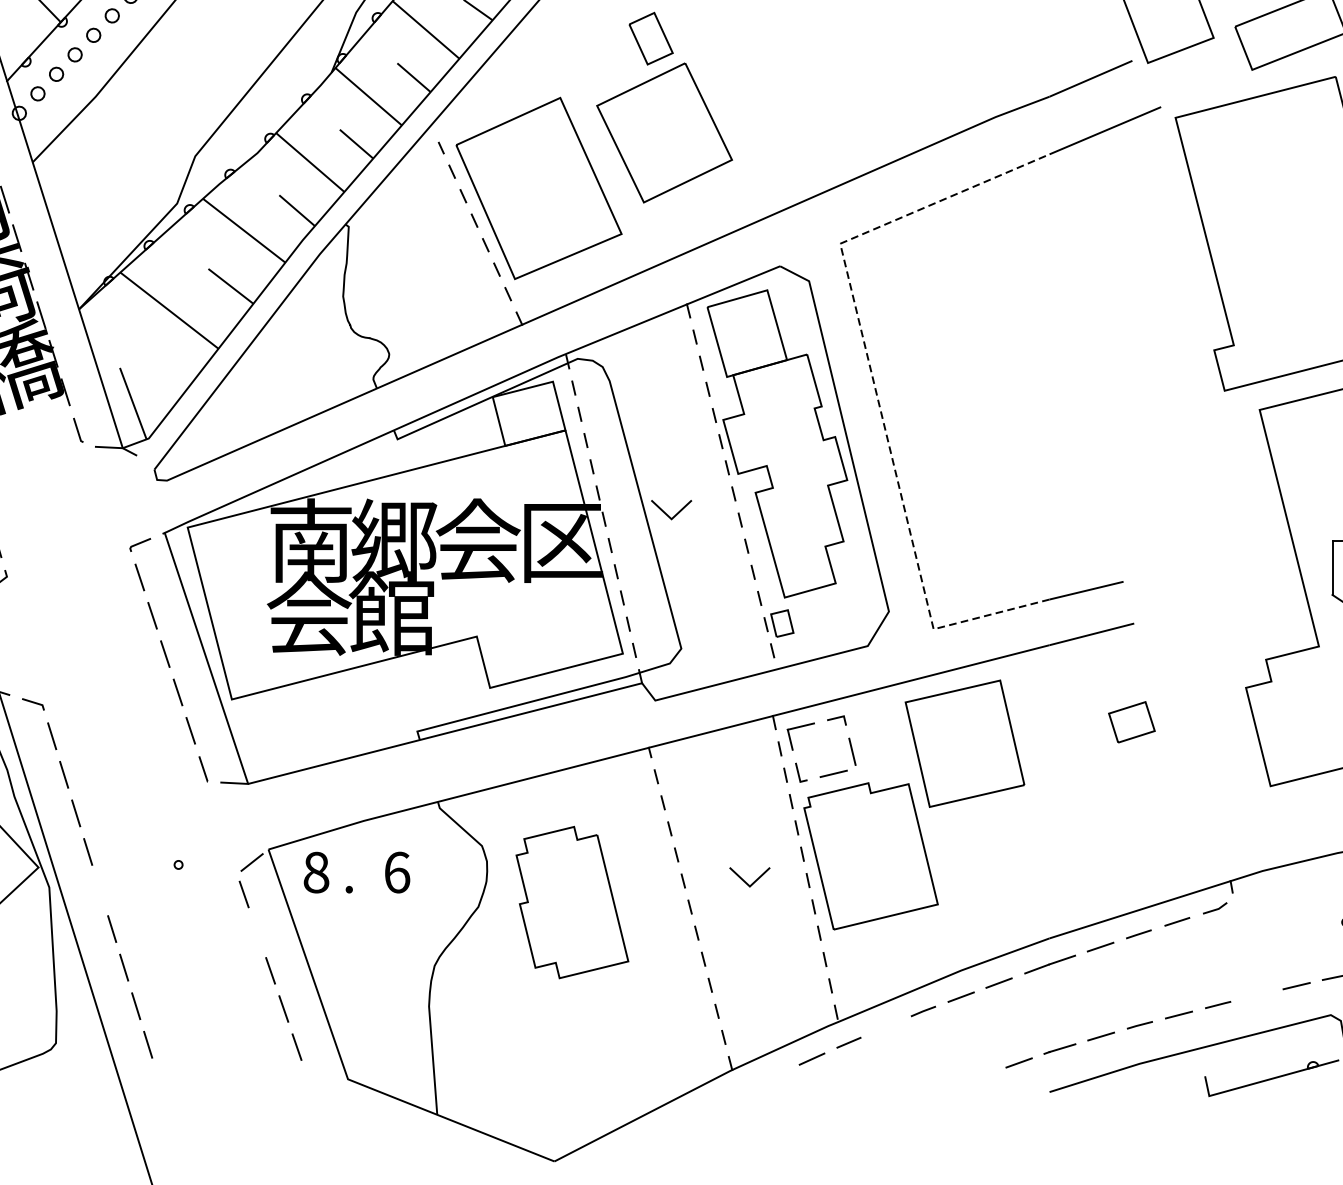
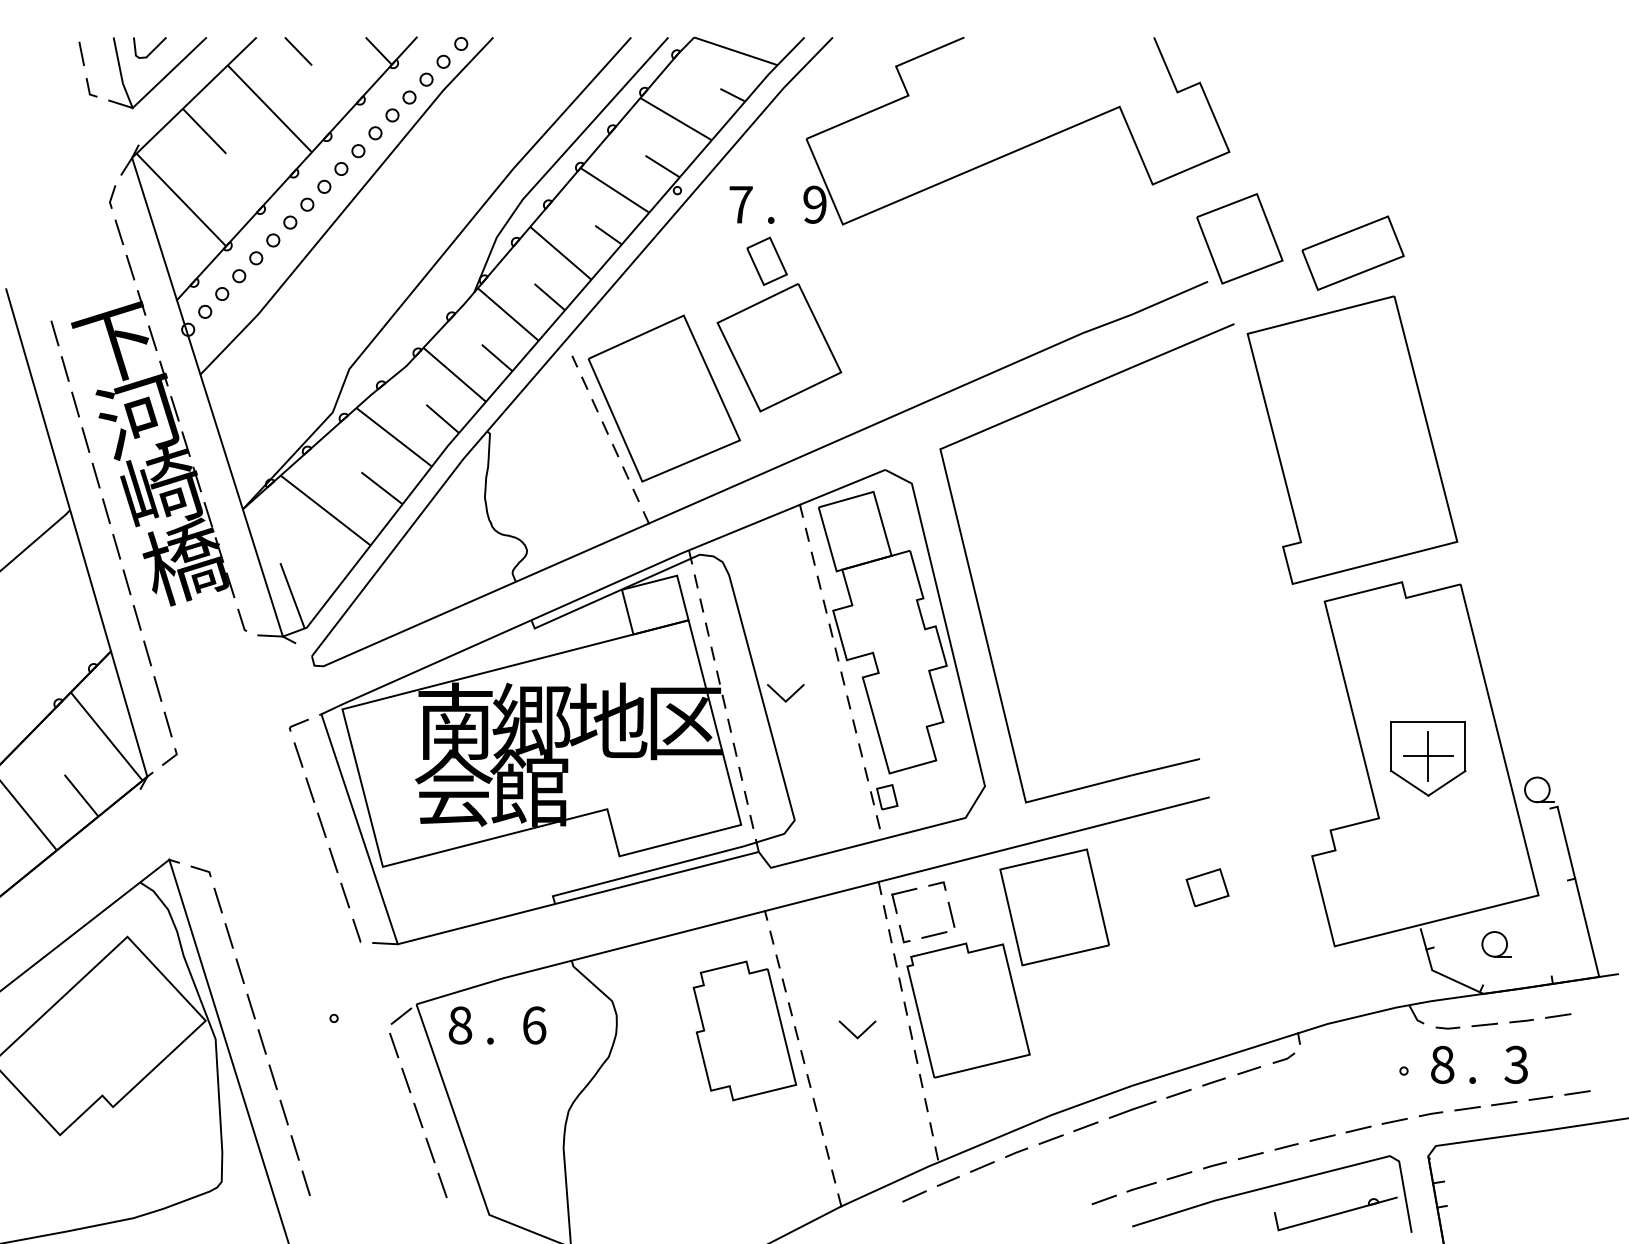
line: (874, 383) -> (971, 577), dashed -> solid
text: (478, 539) -> (608, 720), 会 -> 地
line: (99, 890) -> (261, 1041), added
part: (571, 902) -> (744, 1030), moved
line: (257, 932) -> (406, 1080), added
line: (1257, 994) -> (1322, 1137), added
line: (886, 1026) -> (982, 1166), added

